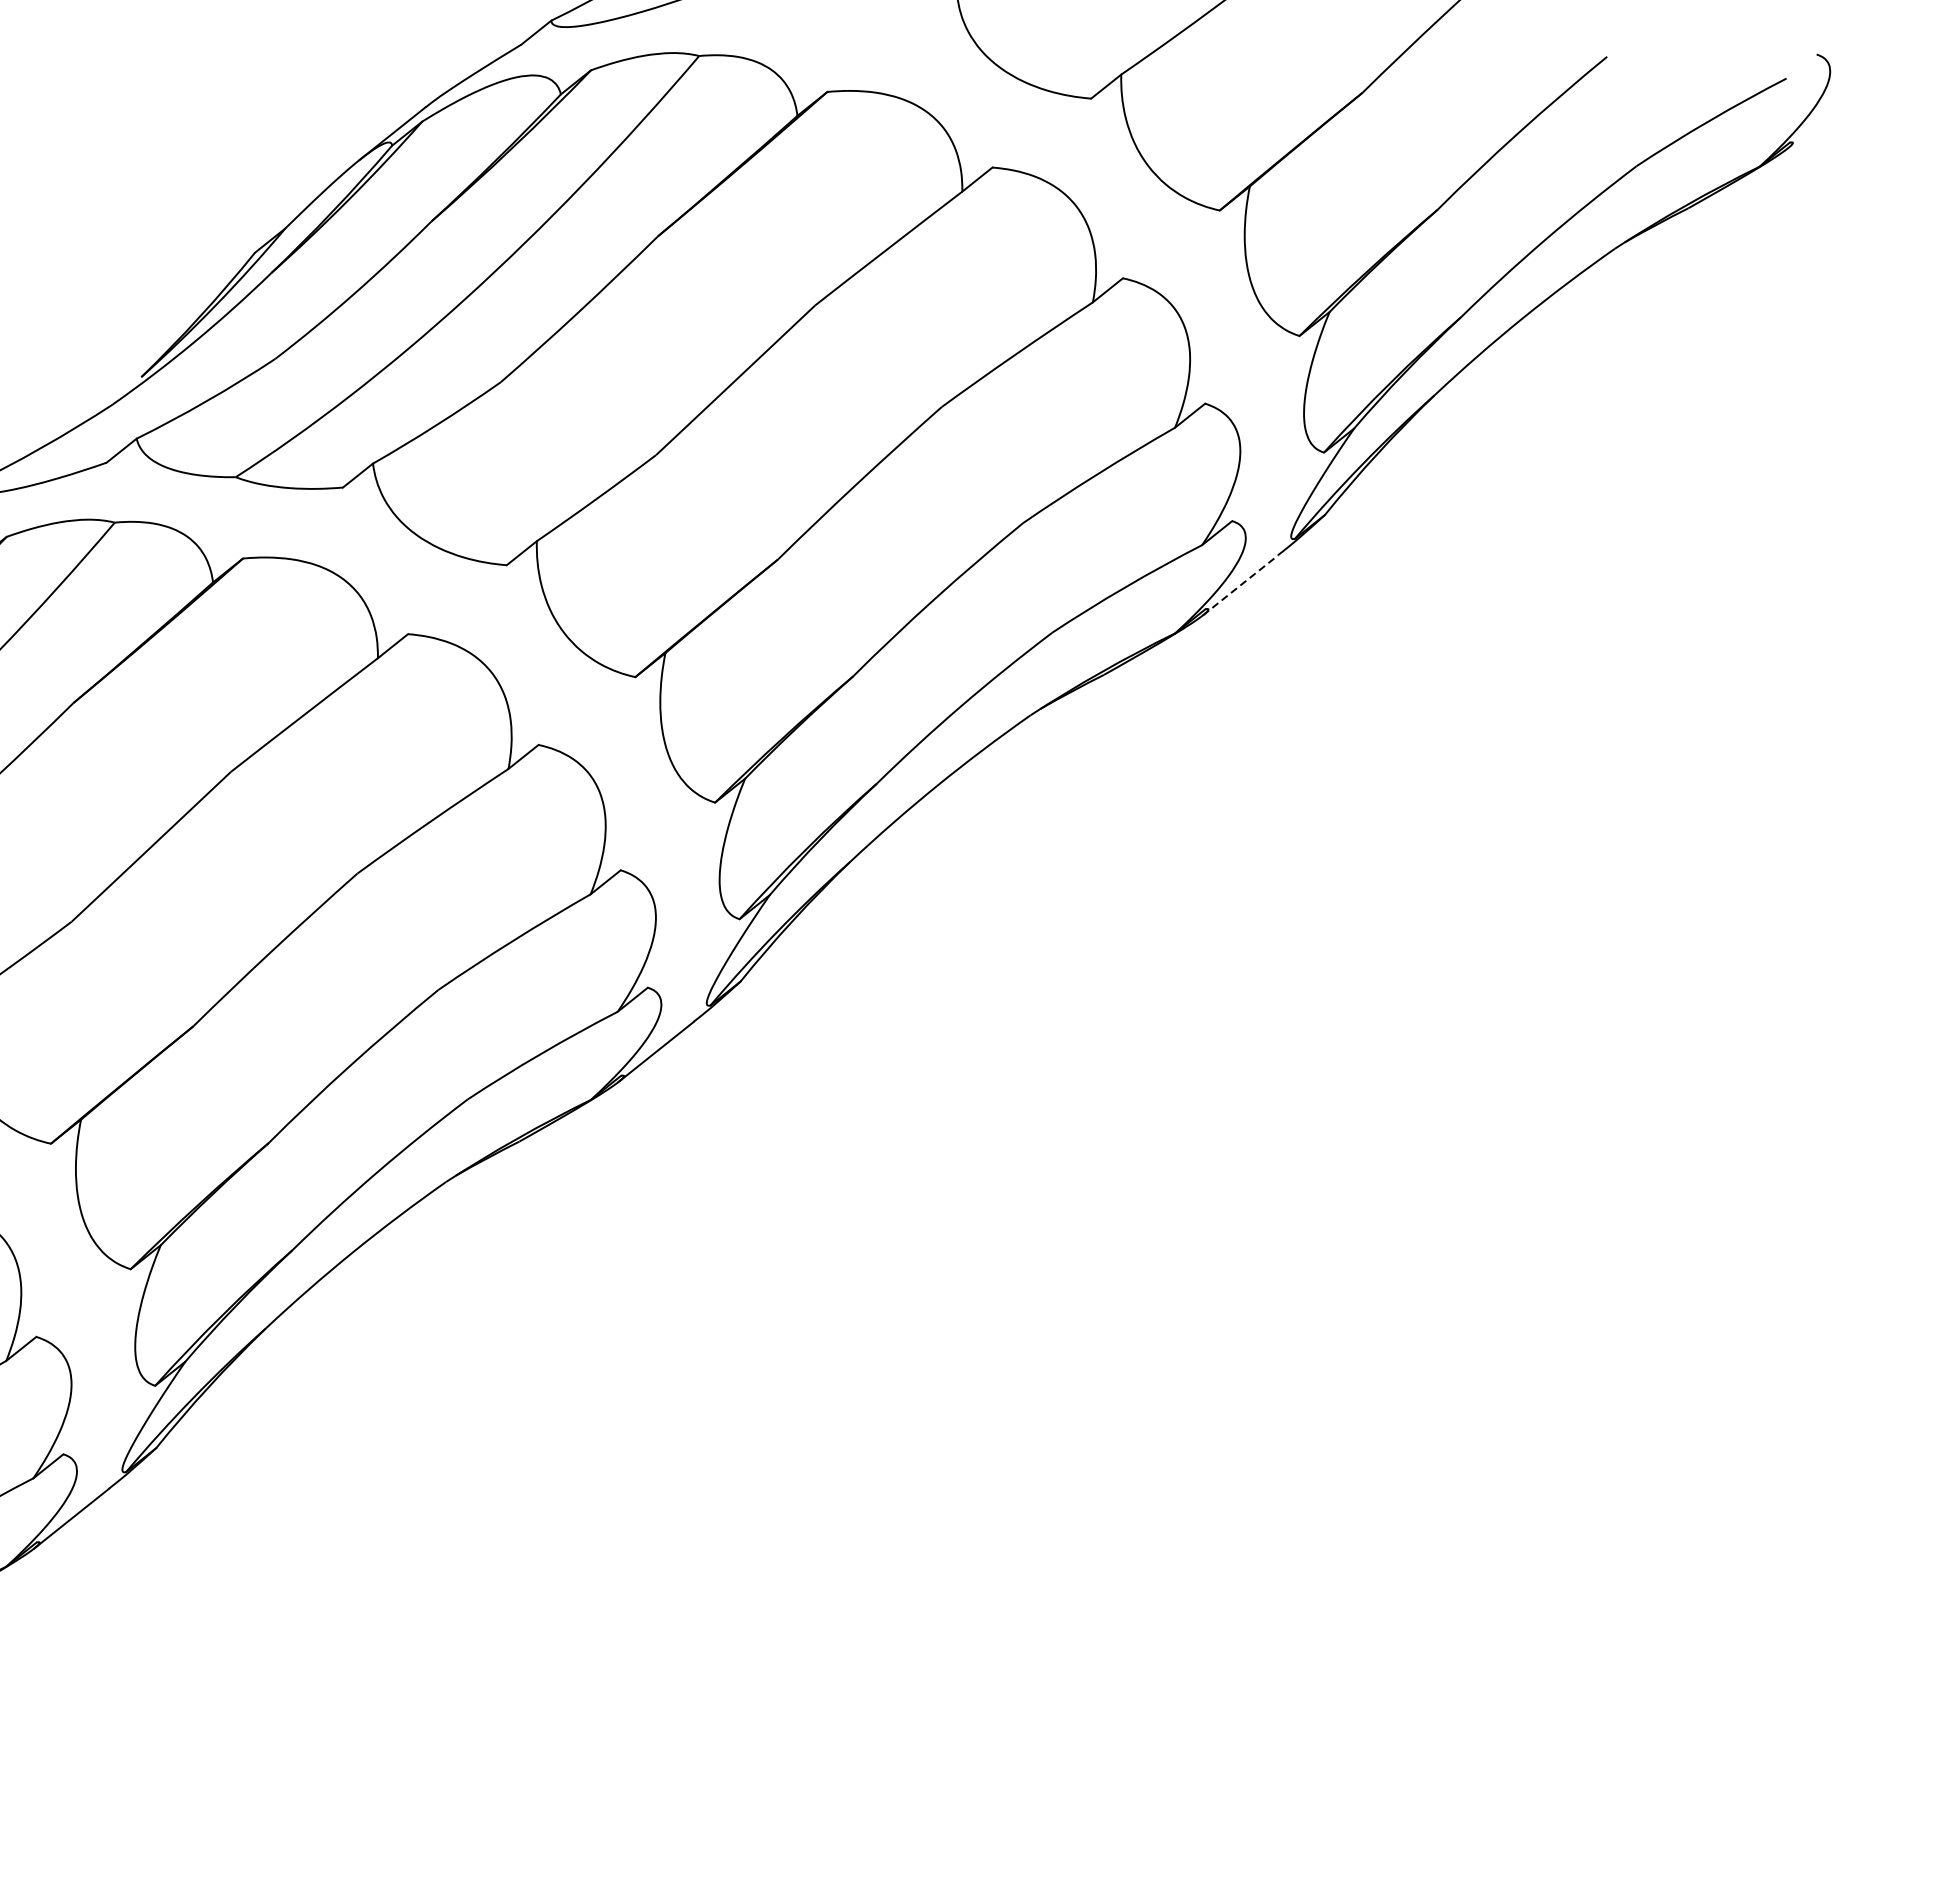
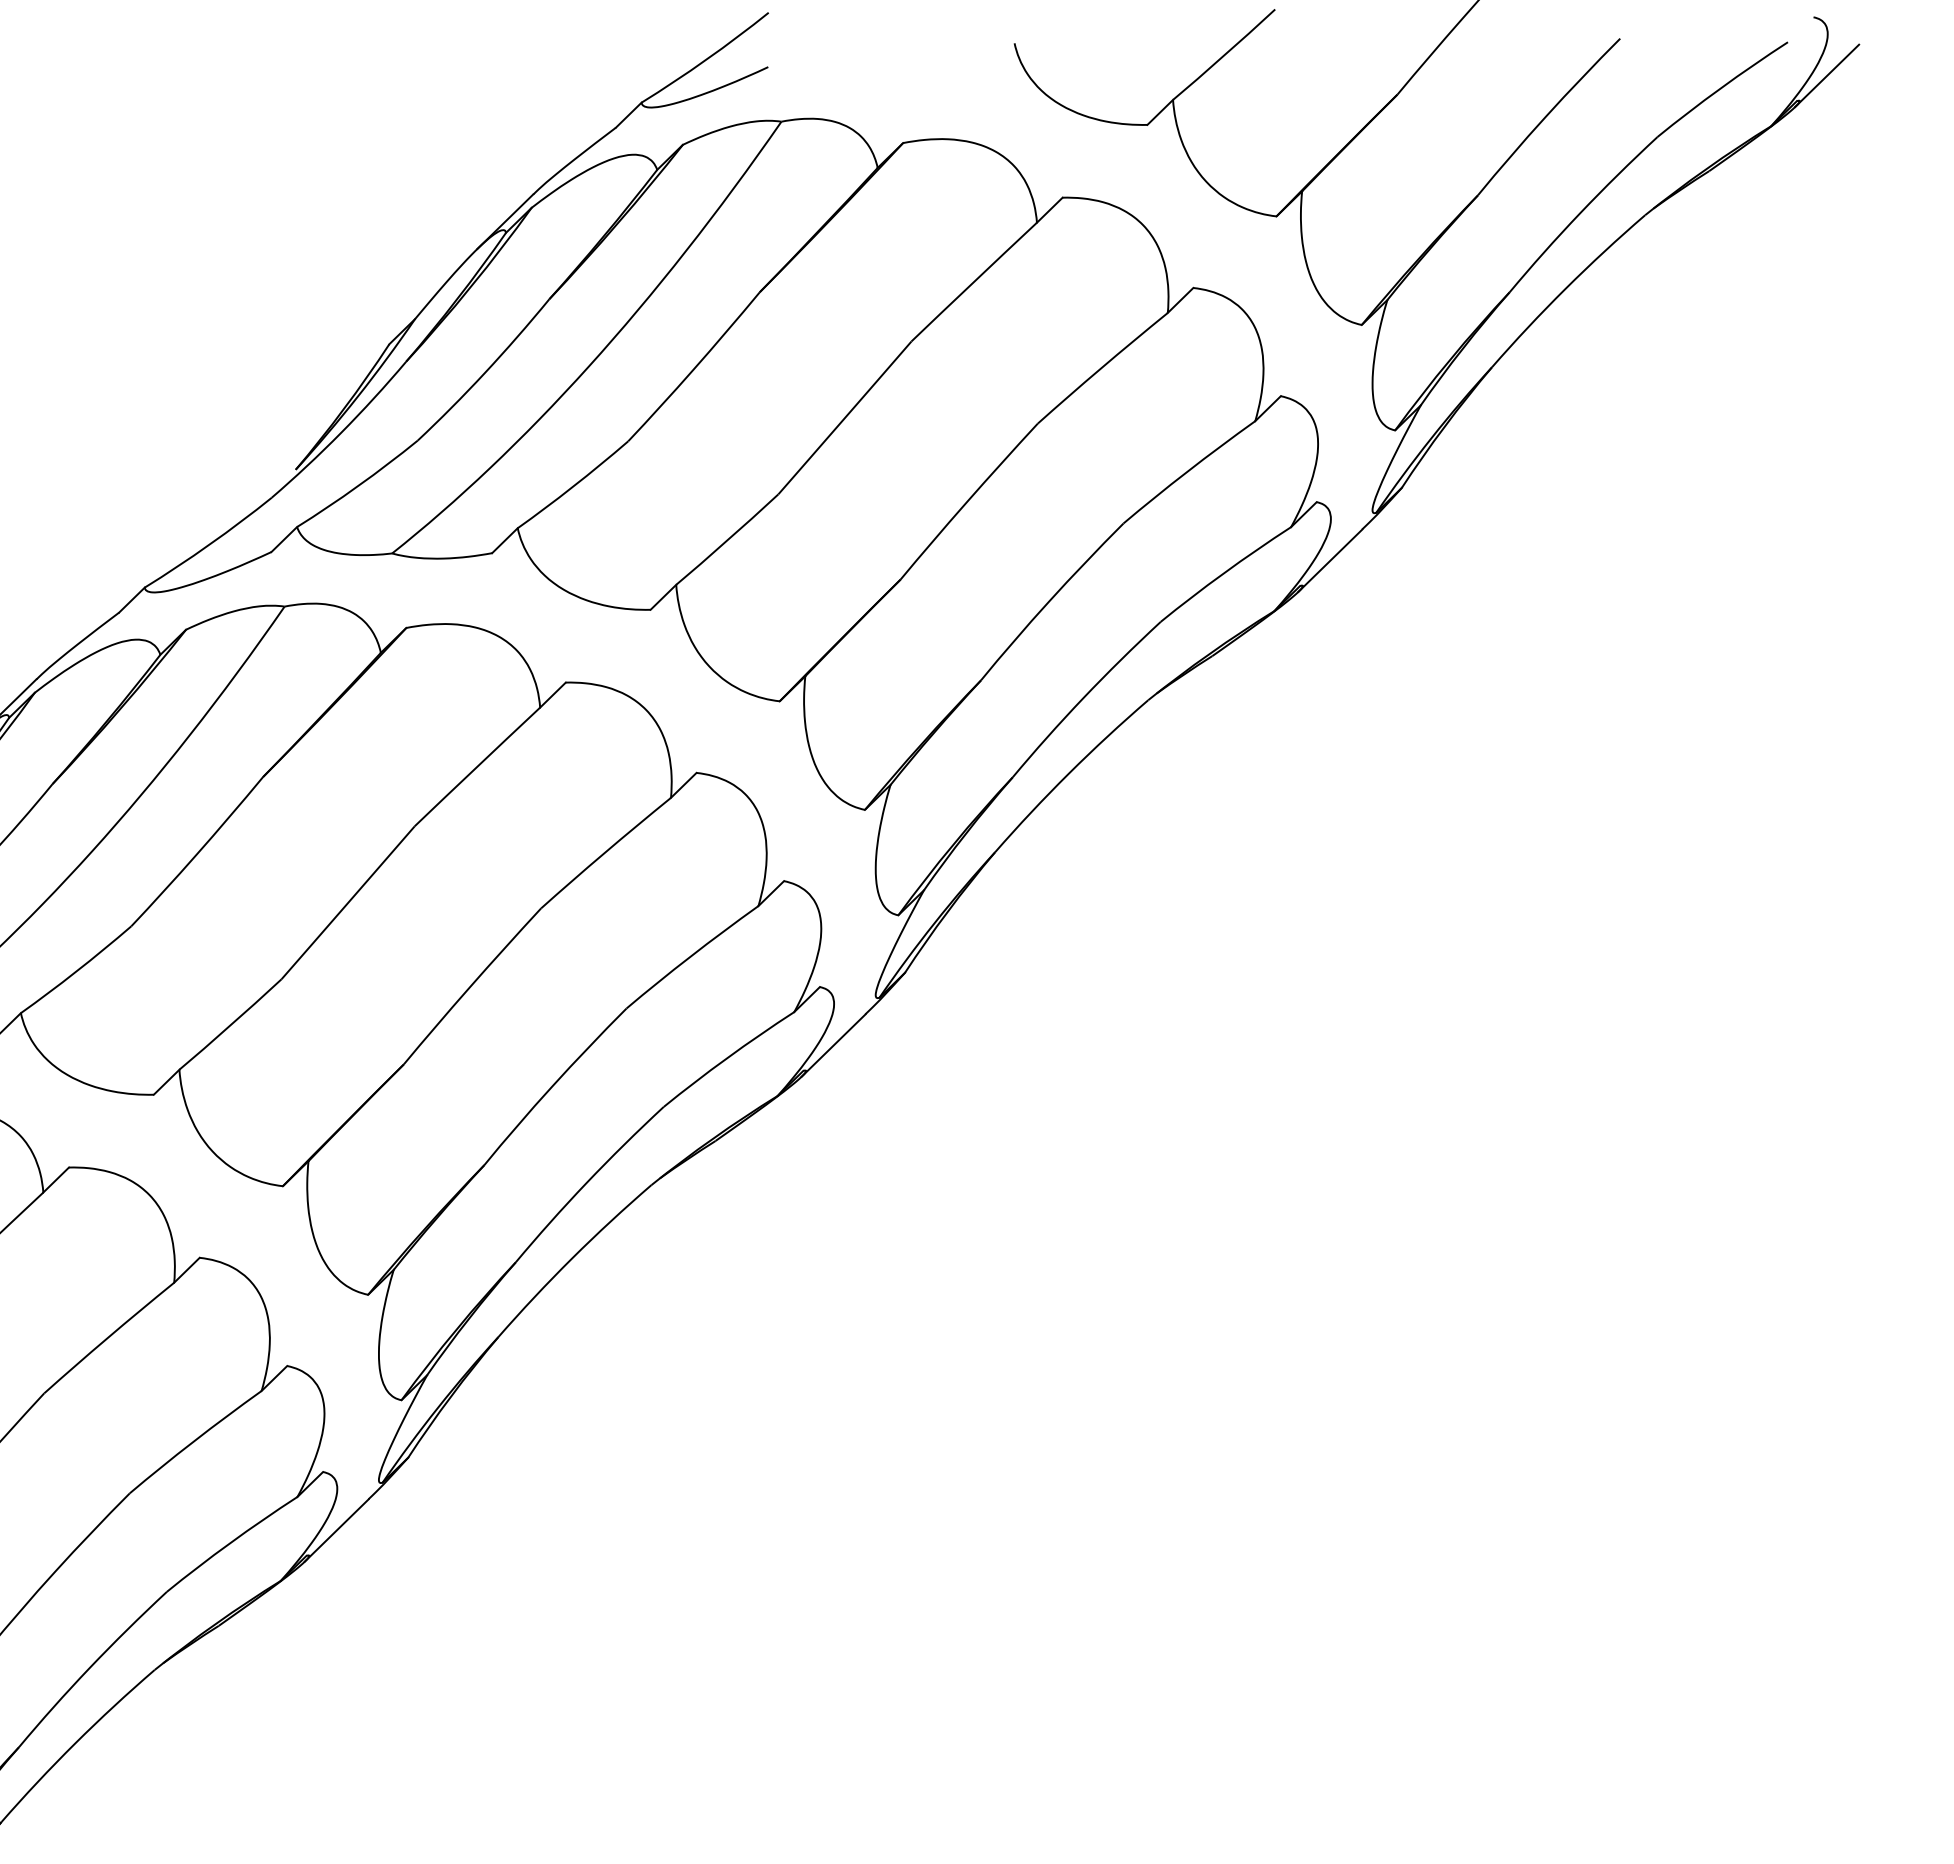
line: (1825, 118) -> (1827, 75), added
line: (1240, 585) -> (1330, 560), dashed -> solid

